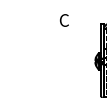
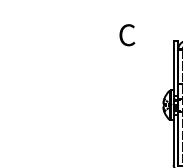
text: (64, 20) -> (127, 35), moved

